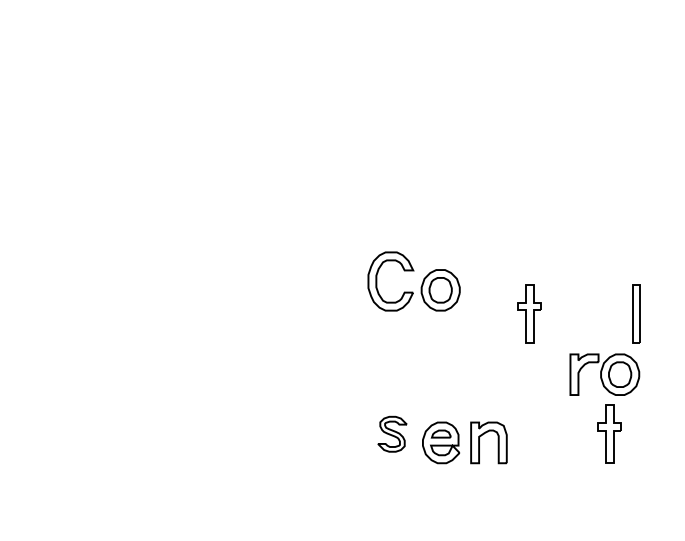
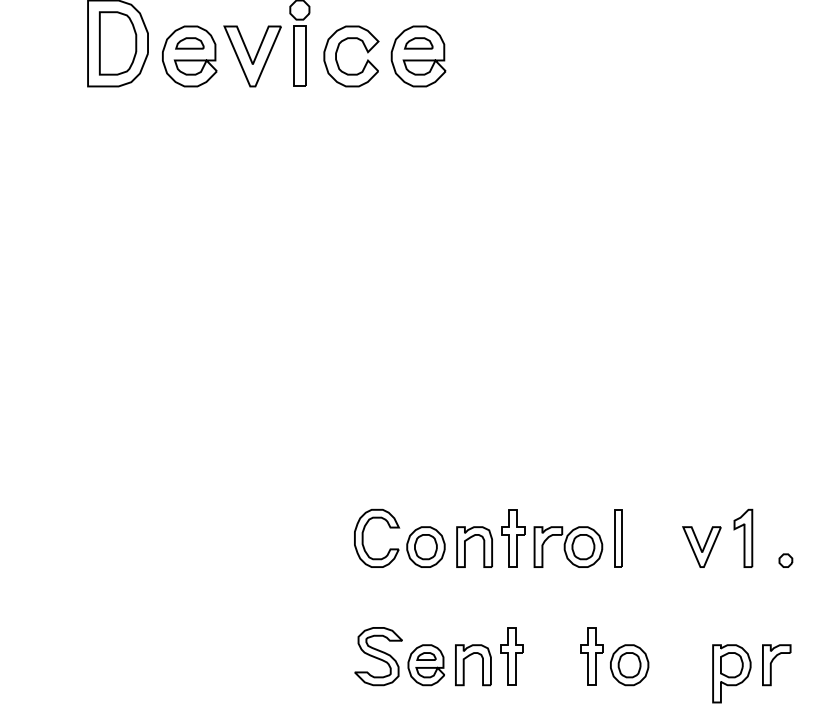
part: (421, 282) -> (407, 539), moved
part: (484, 315) -> (469, 539), added
part: (604, 374) -> (568, 546), moved
part: (392, 434) -> (378, 656), size x1.67
part: (527, 434) -> (511, 656), added
part: (647, 443) -> (629, 665), added

